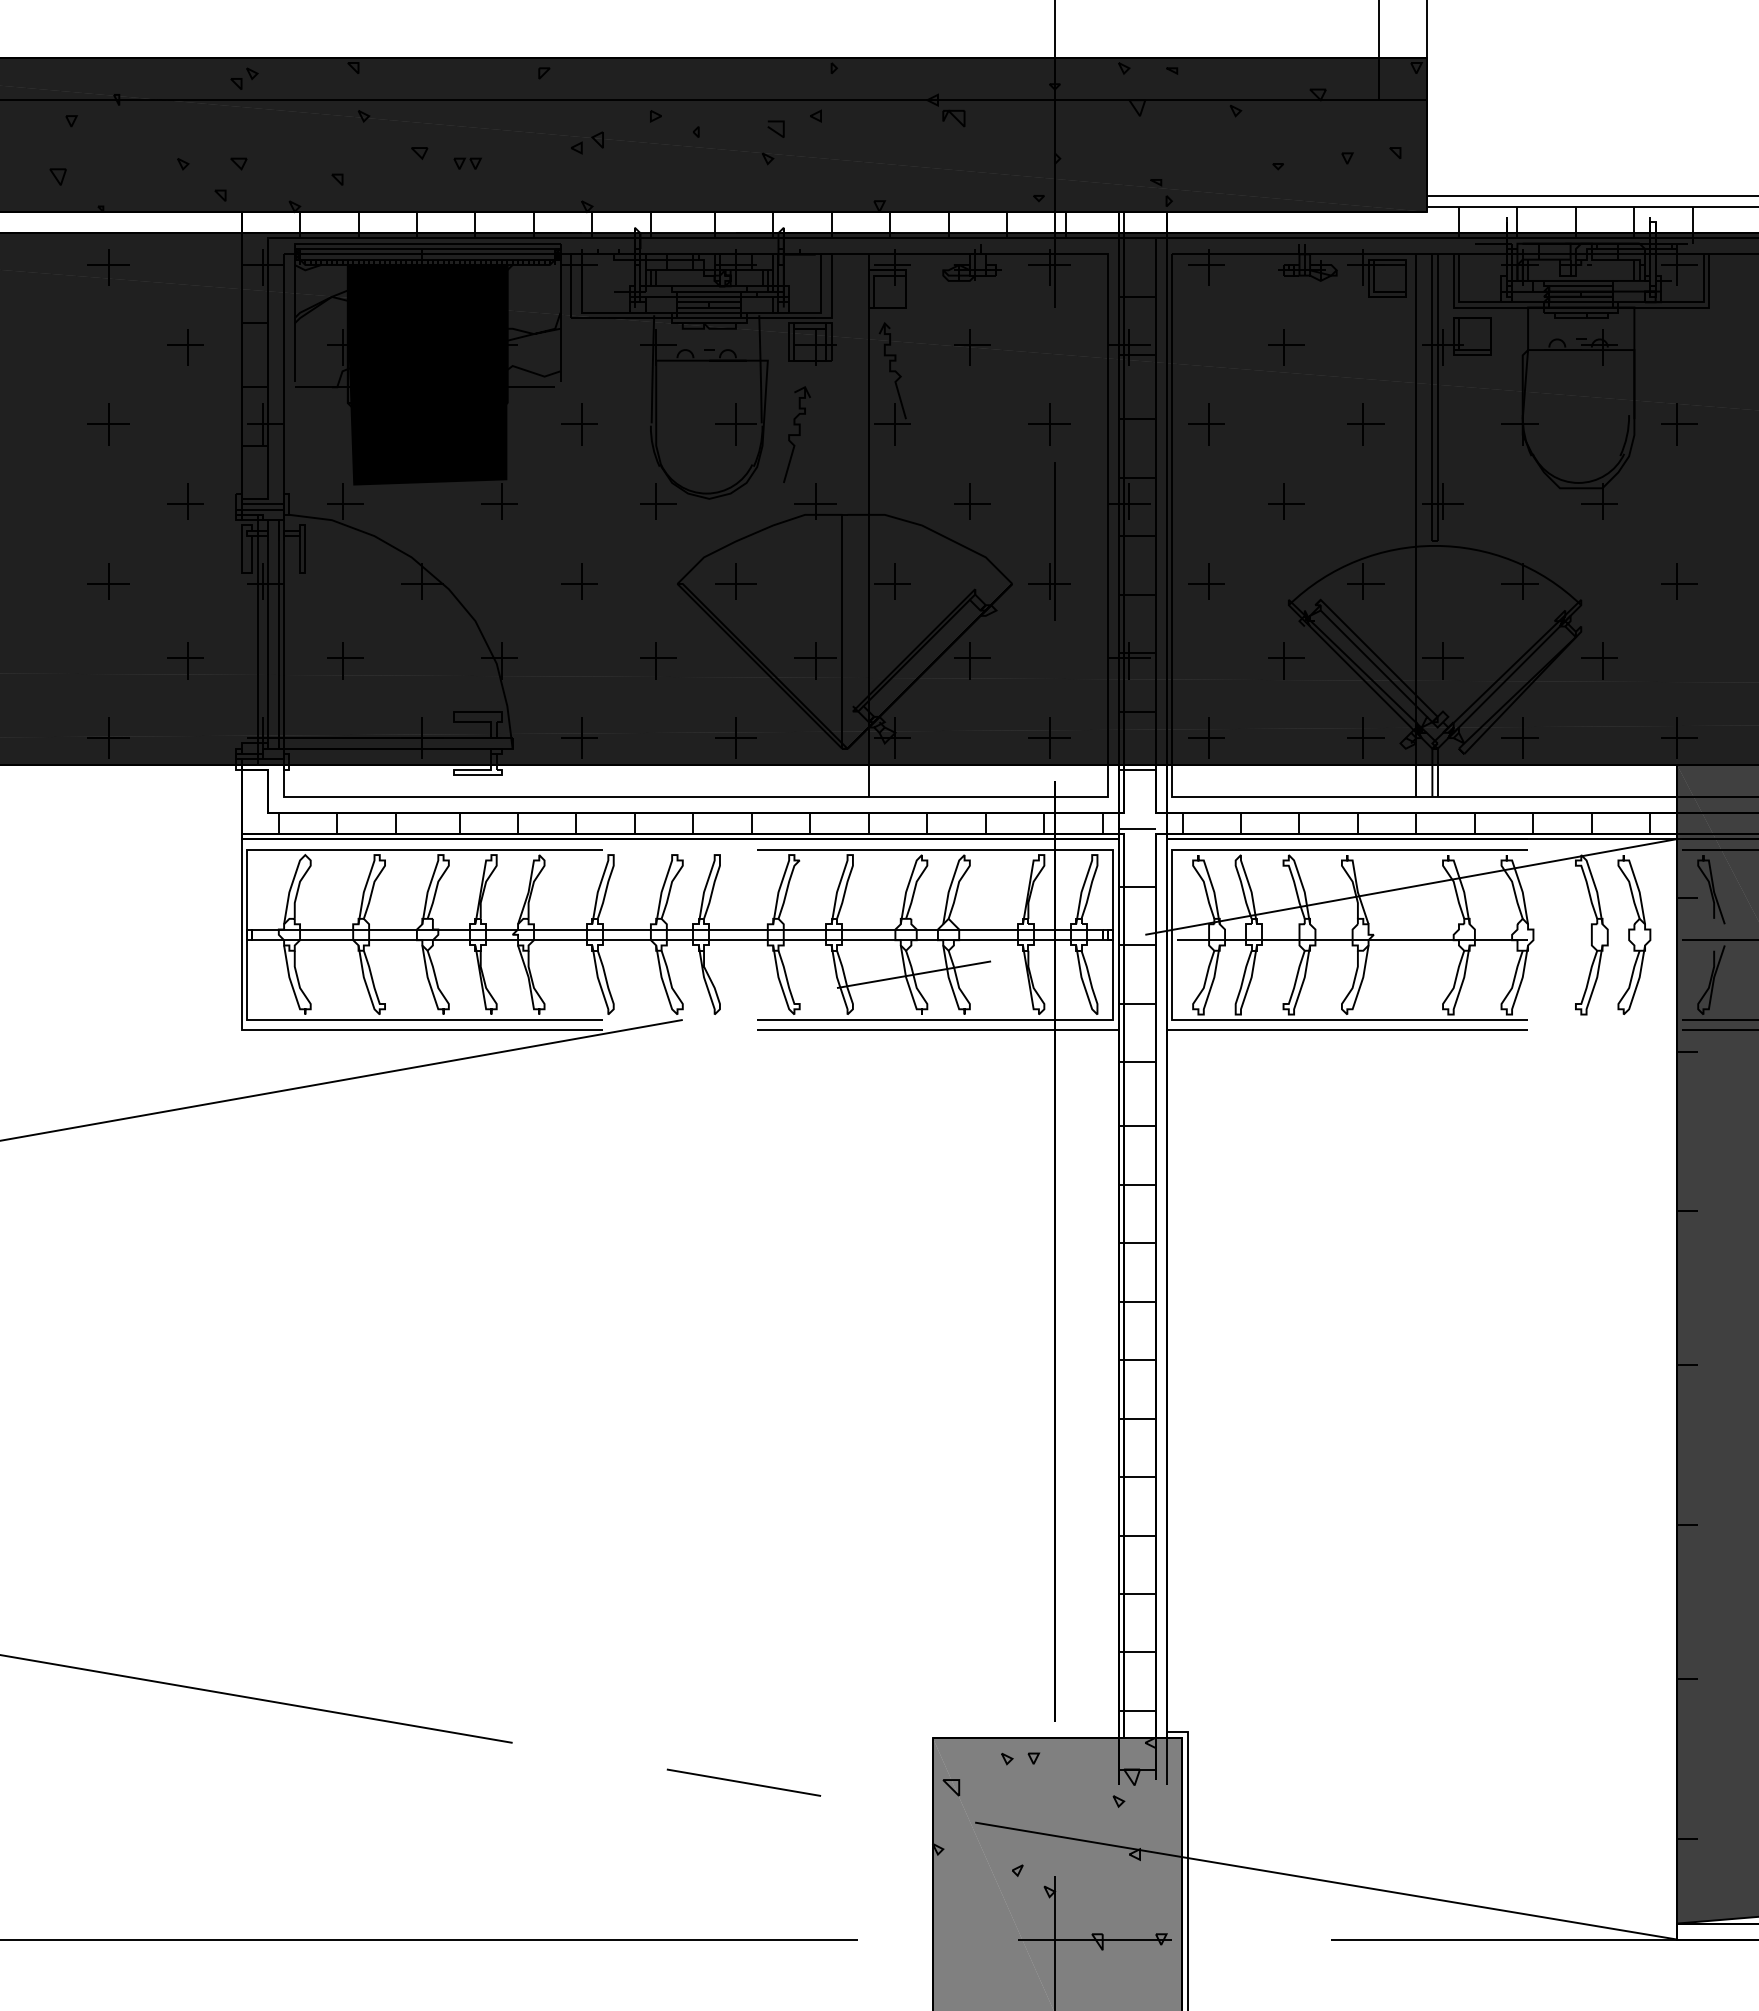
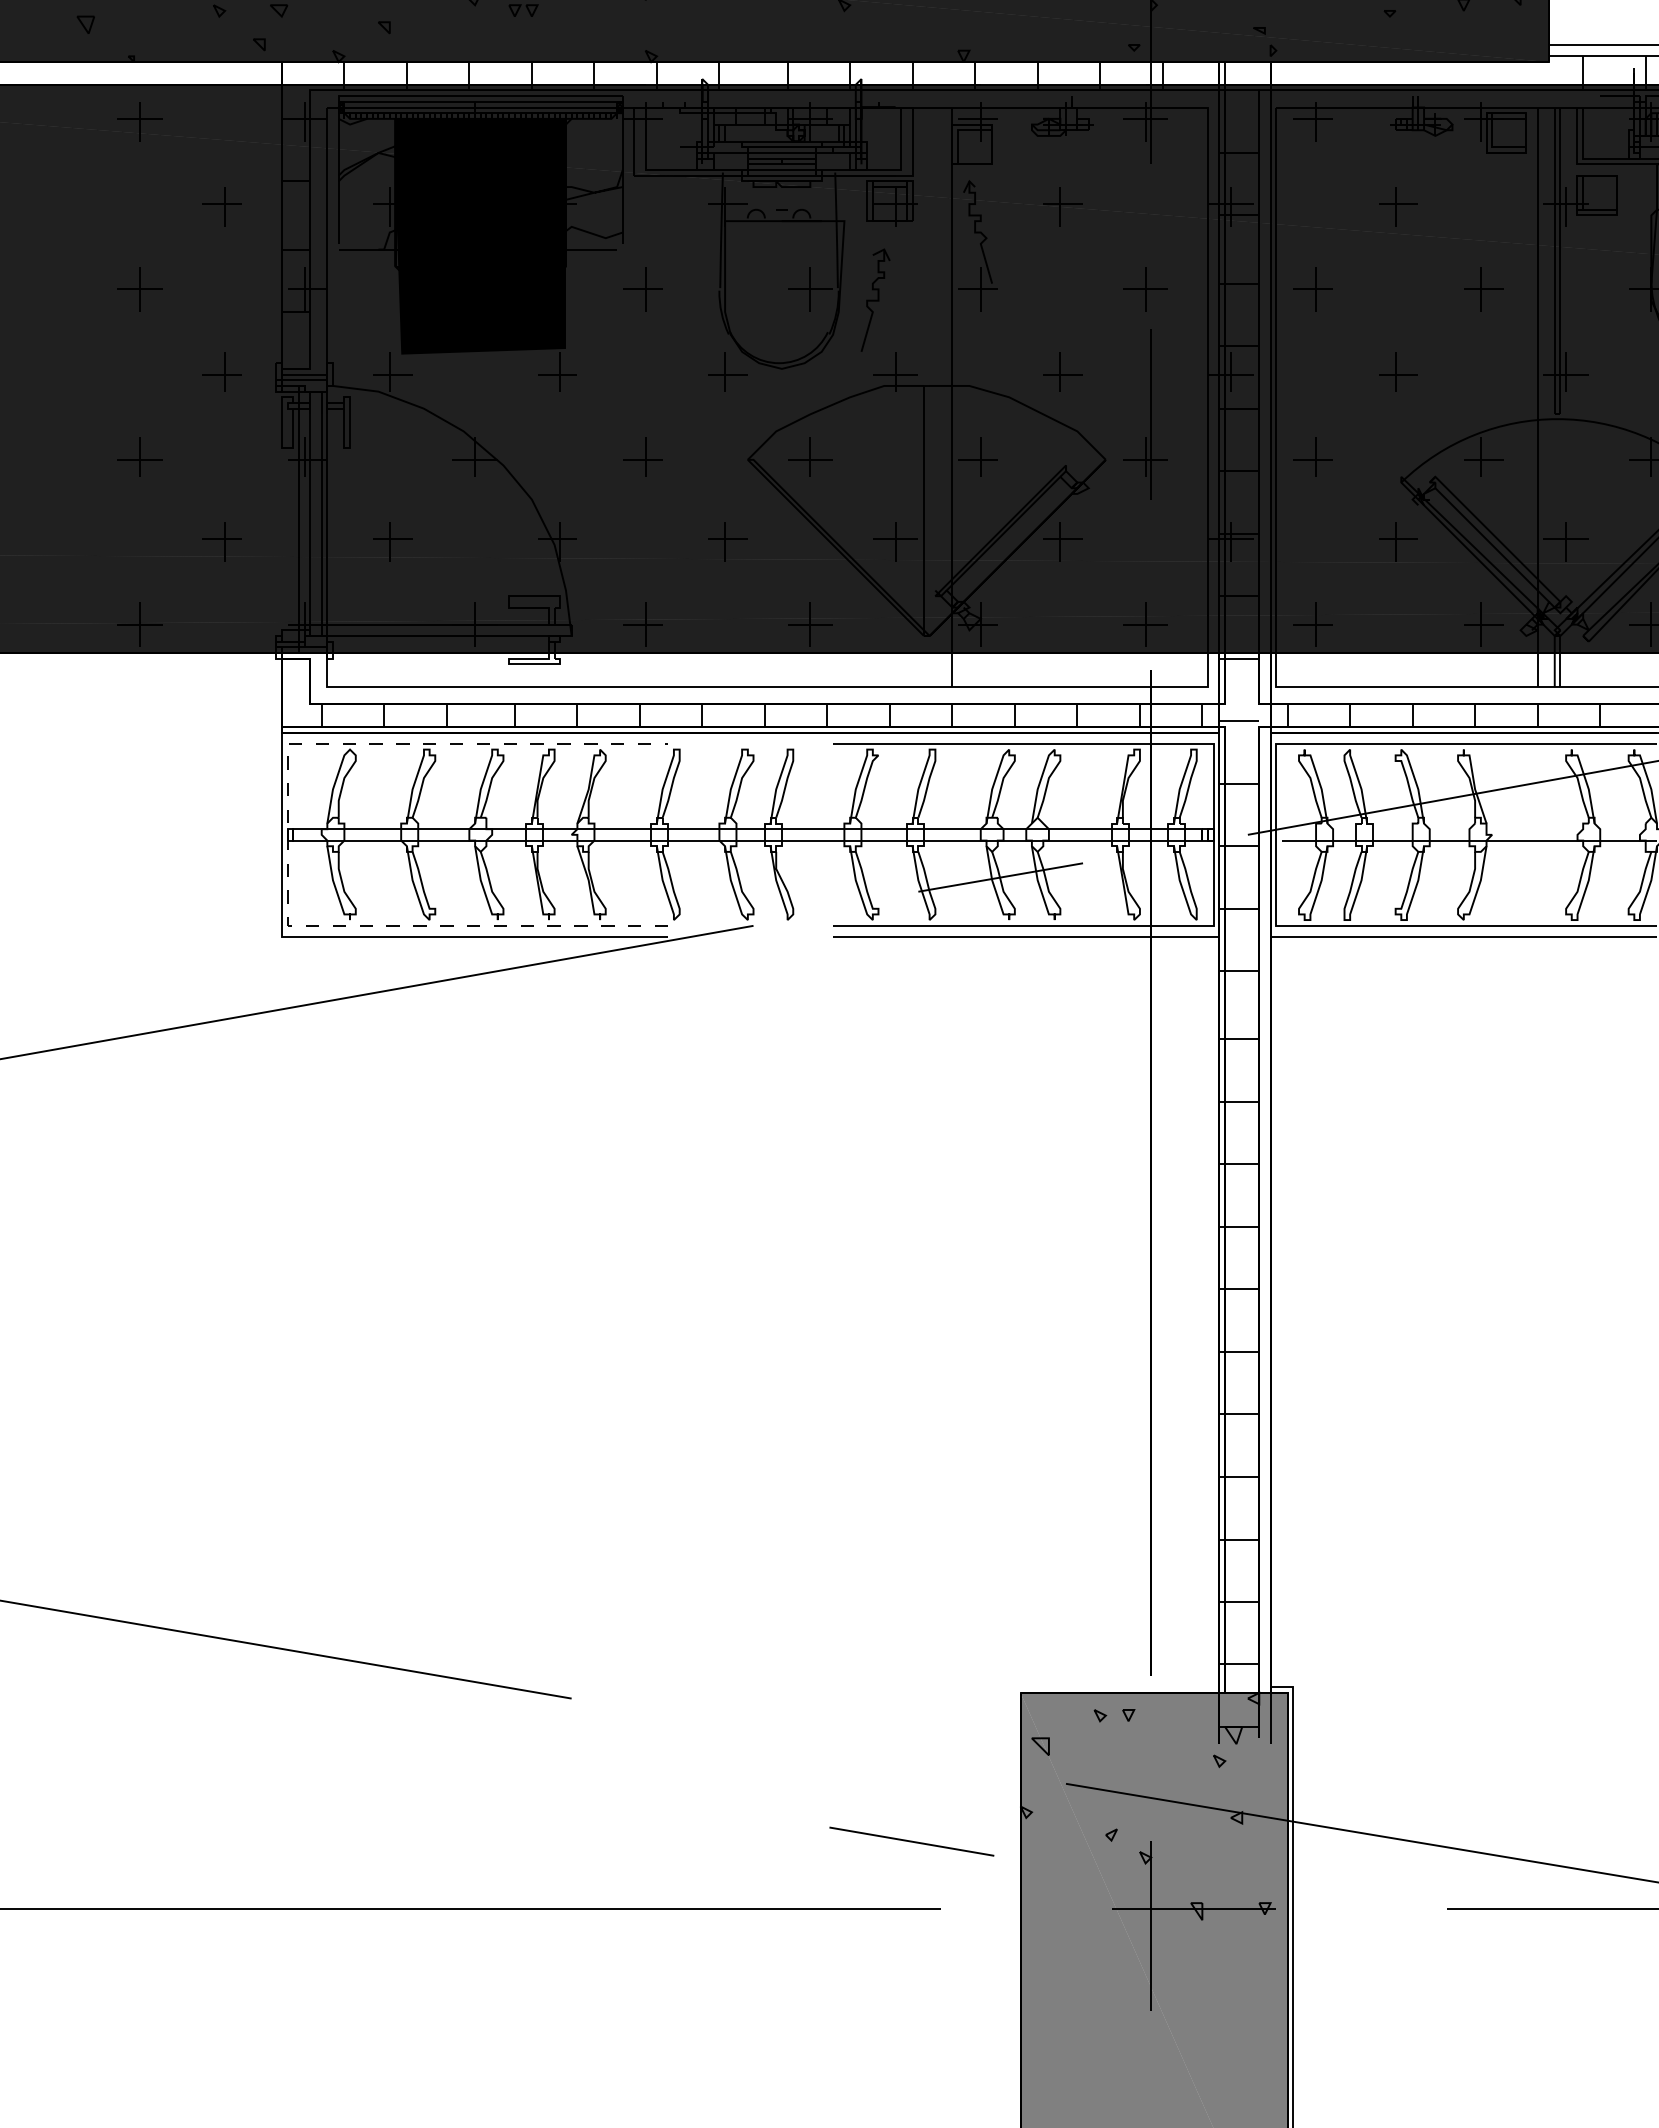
line: (246, 934) -> (287, 834), solid -> dashed
line: (743, 1782) -> (911, 1841), moved

